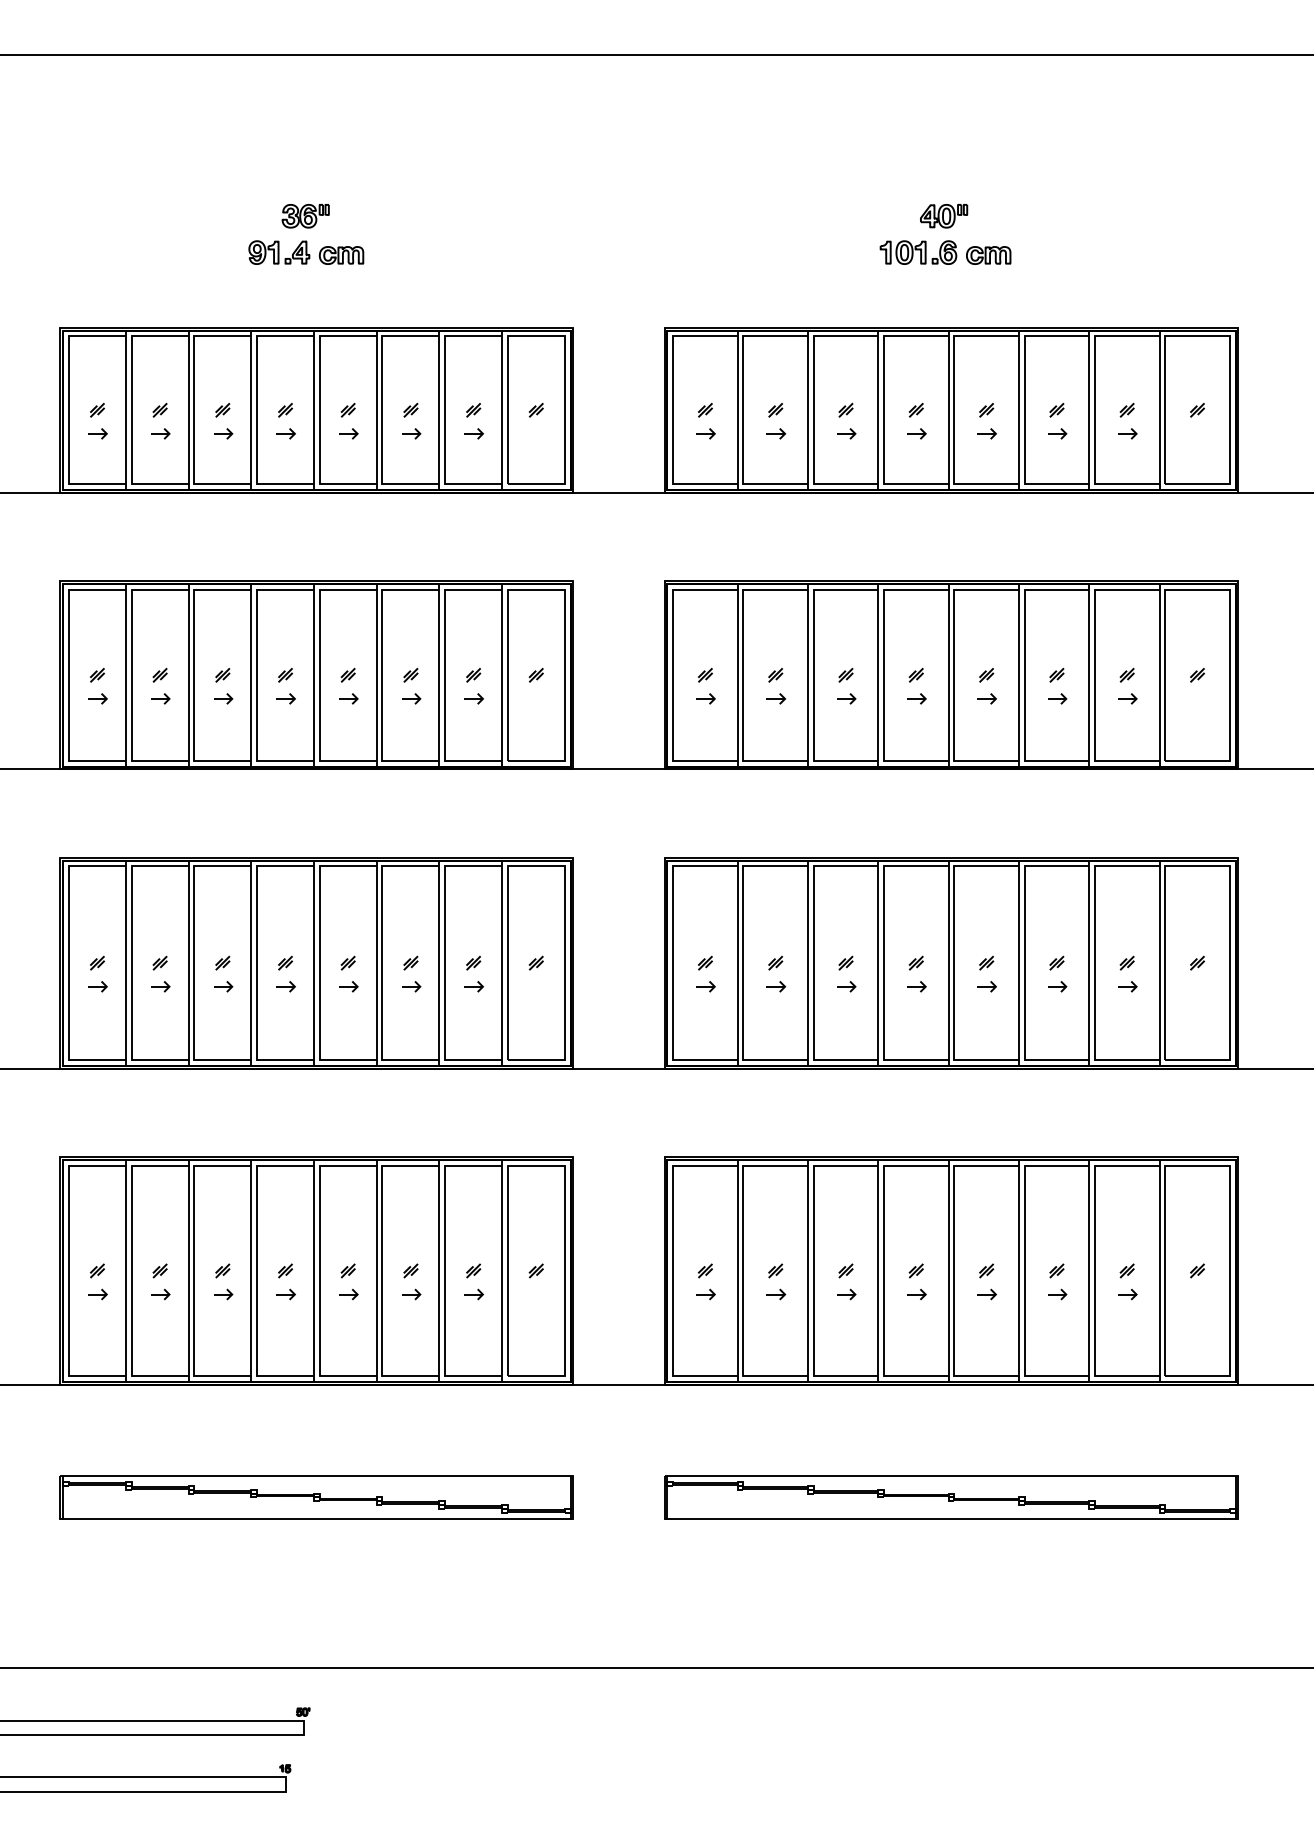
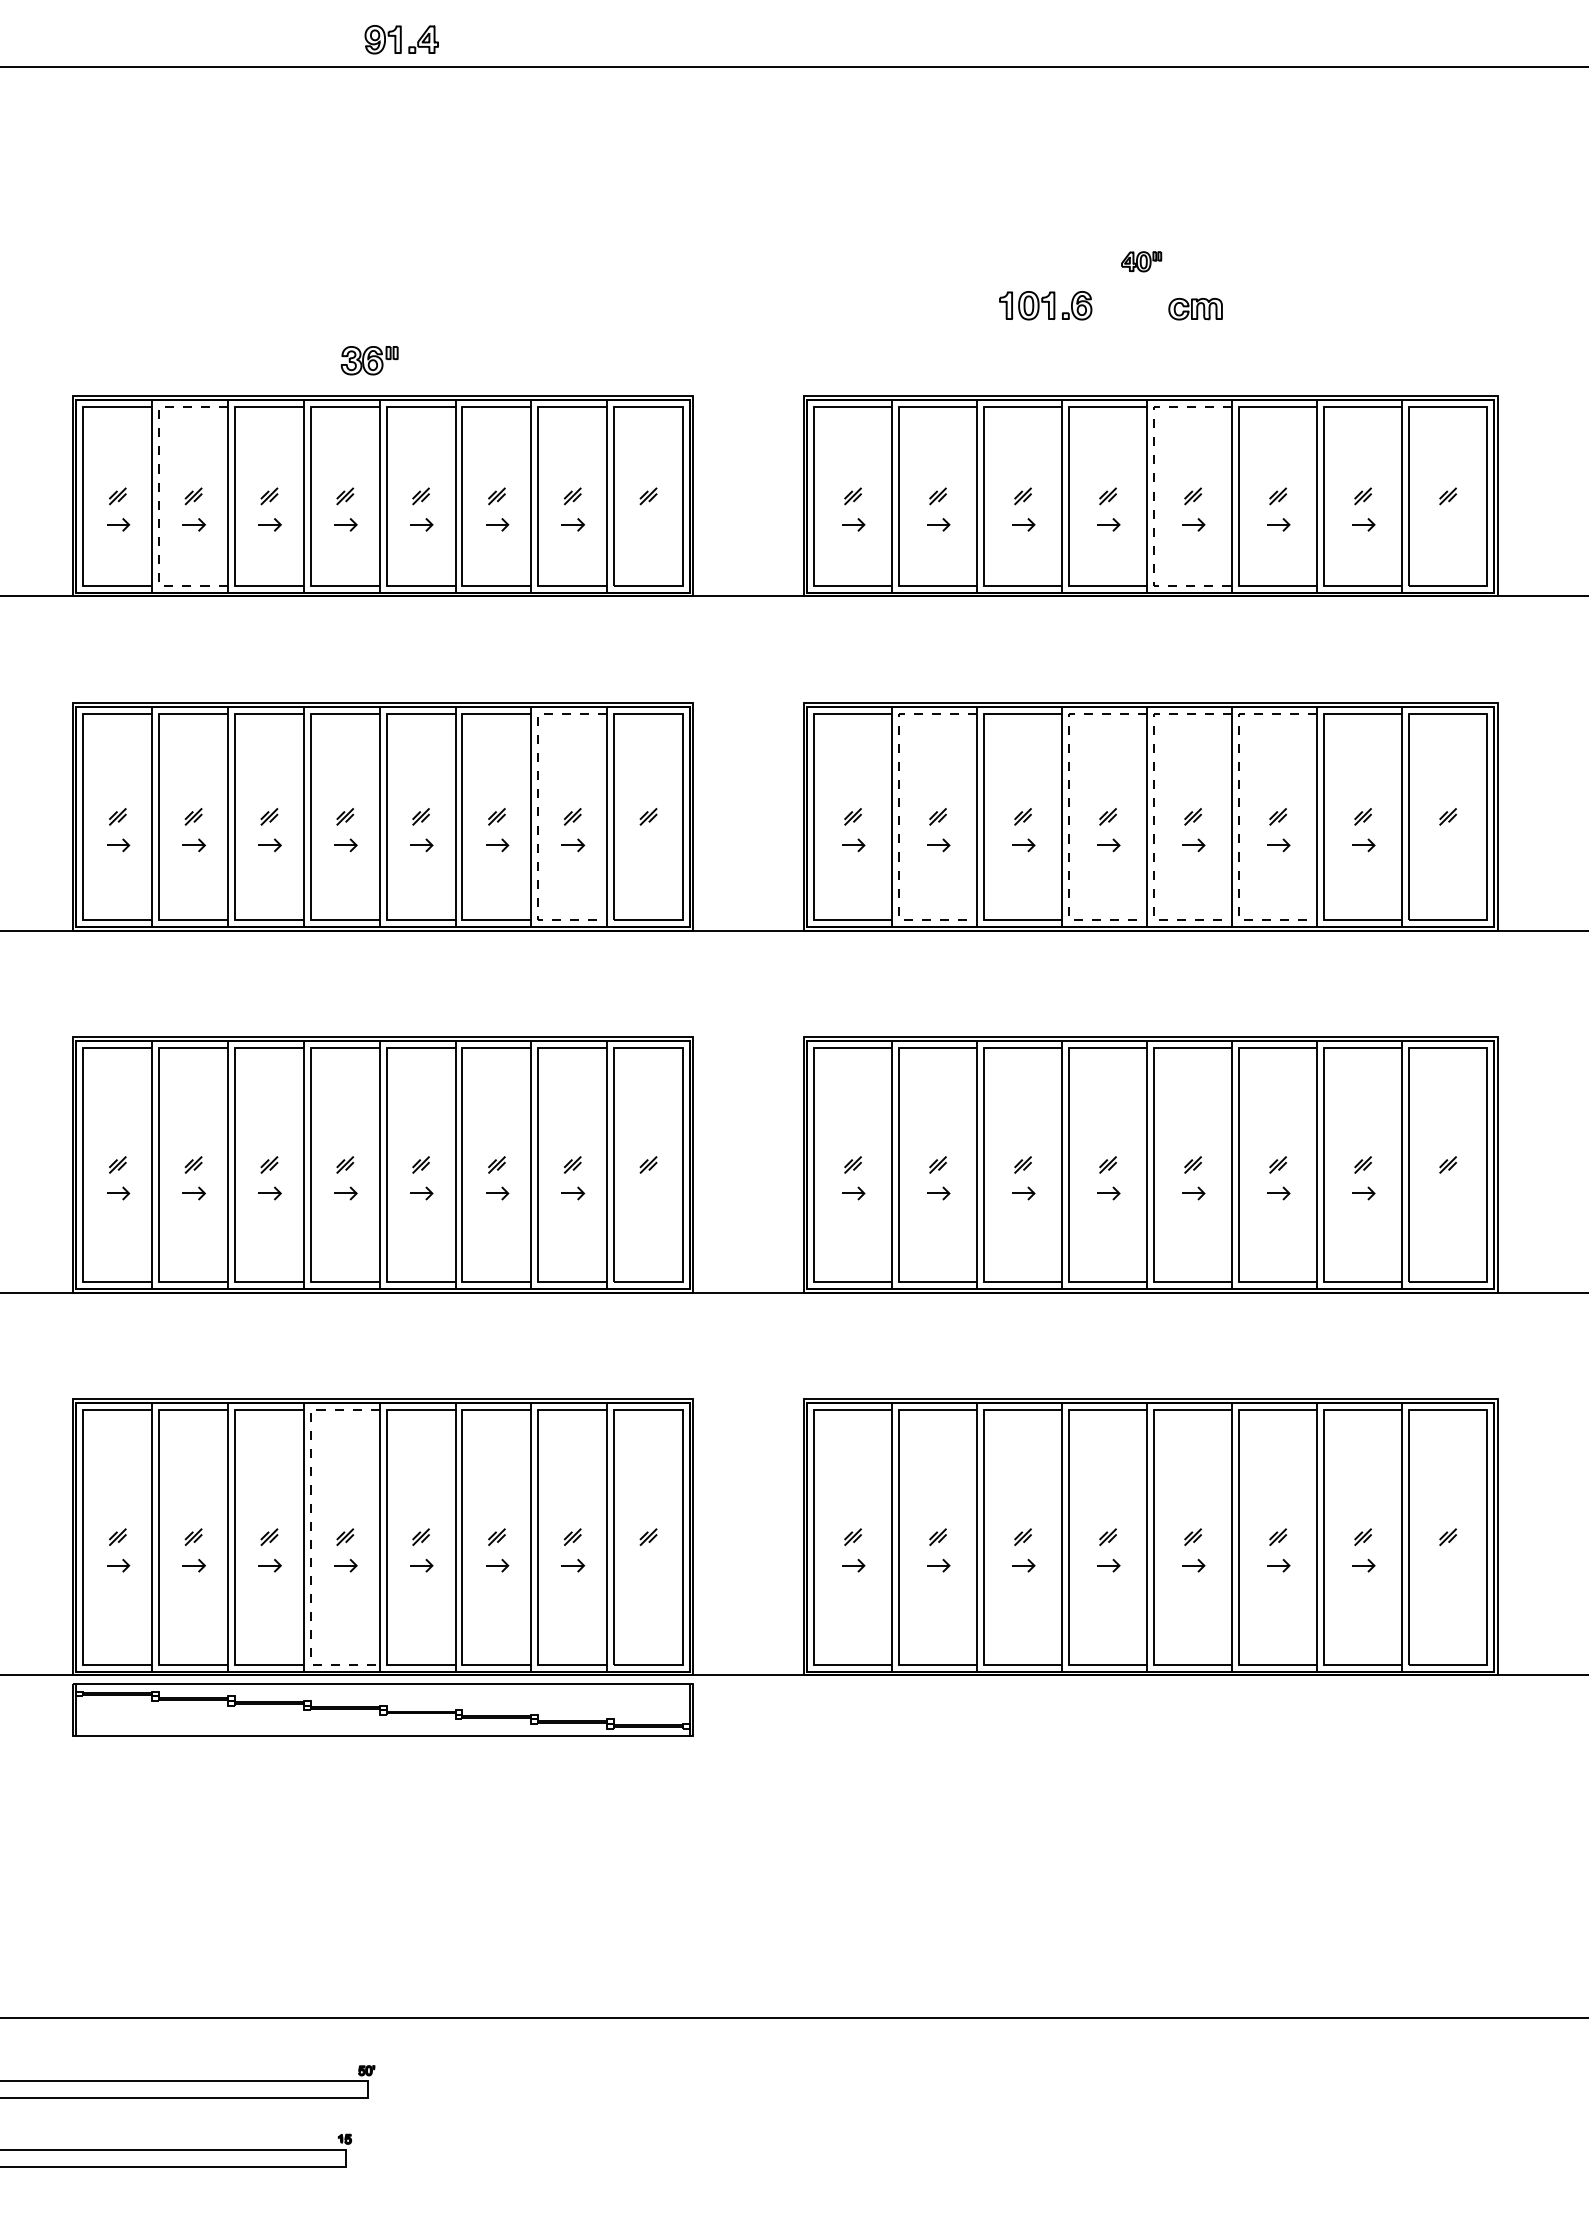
part: (305, 216) -> (369, 360), moved
part: (943, 216) -> (1141, 261), size x0.7
part: (279, 252) -> (401, 39), moved
part: (918, 252) -> (1045, 305), moved
part: (341, 255) -> (412, 309), removed
line: (131, 410) -> (159, 496), solid -> dashed
line: (954, 410) -> (1154, 496), solid -> dashed
line: (445, 675) -> (538, 817), solid -> dashed
line: (743, 675) -> (899, 817), solid -> dashed
line: (884, 675) -> (1069, 817), solid -> dashed
line: (954, 675) -> (1154, 817), solid -> dashed
line: (1024, 675) -> (1239, 817), solid -> dashed
line: (256, 1271) -> (310, 1537), solid -> dashed
part: (316, 1496) -> (382, 1709), moved
part: (951, 1496) -> (1150, 1810), removed

